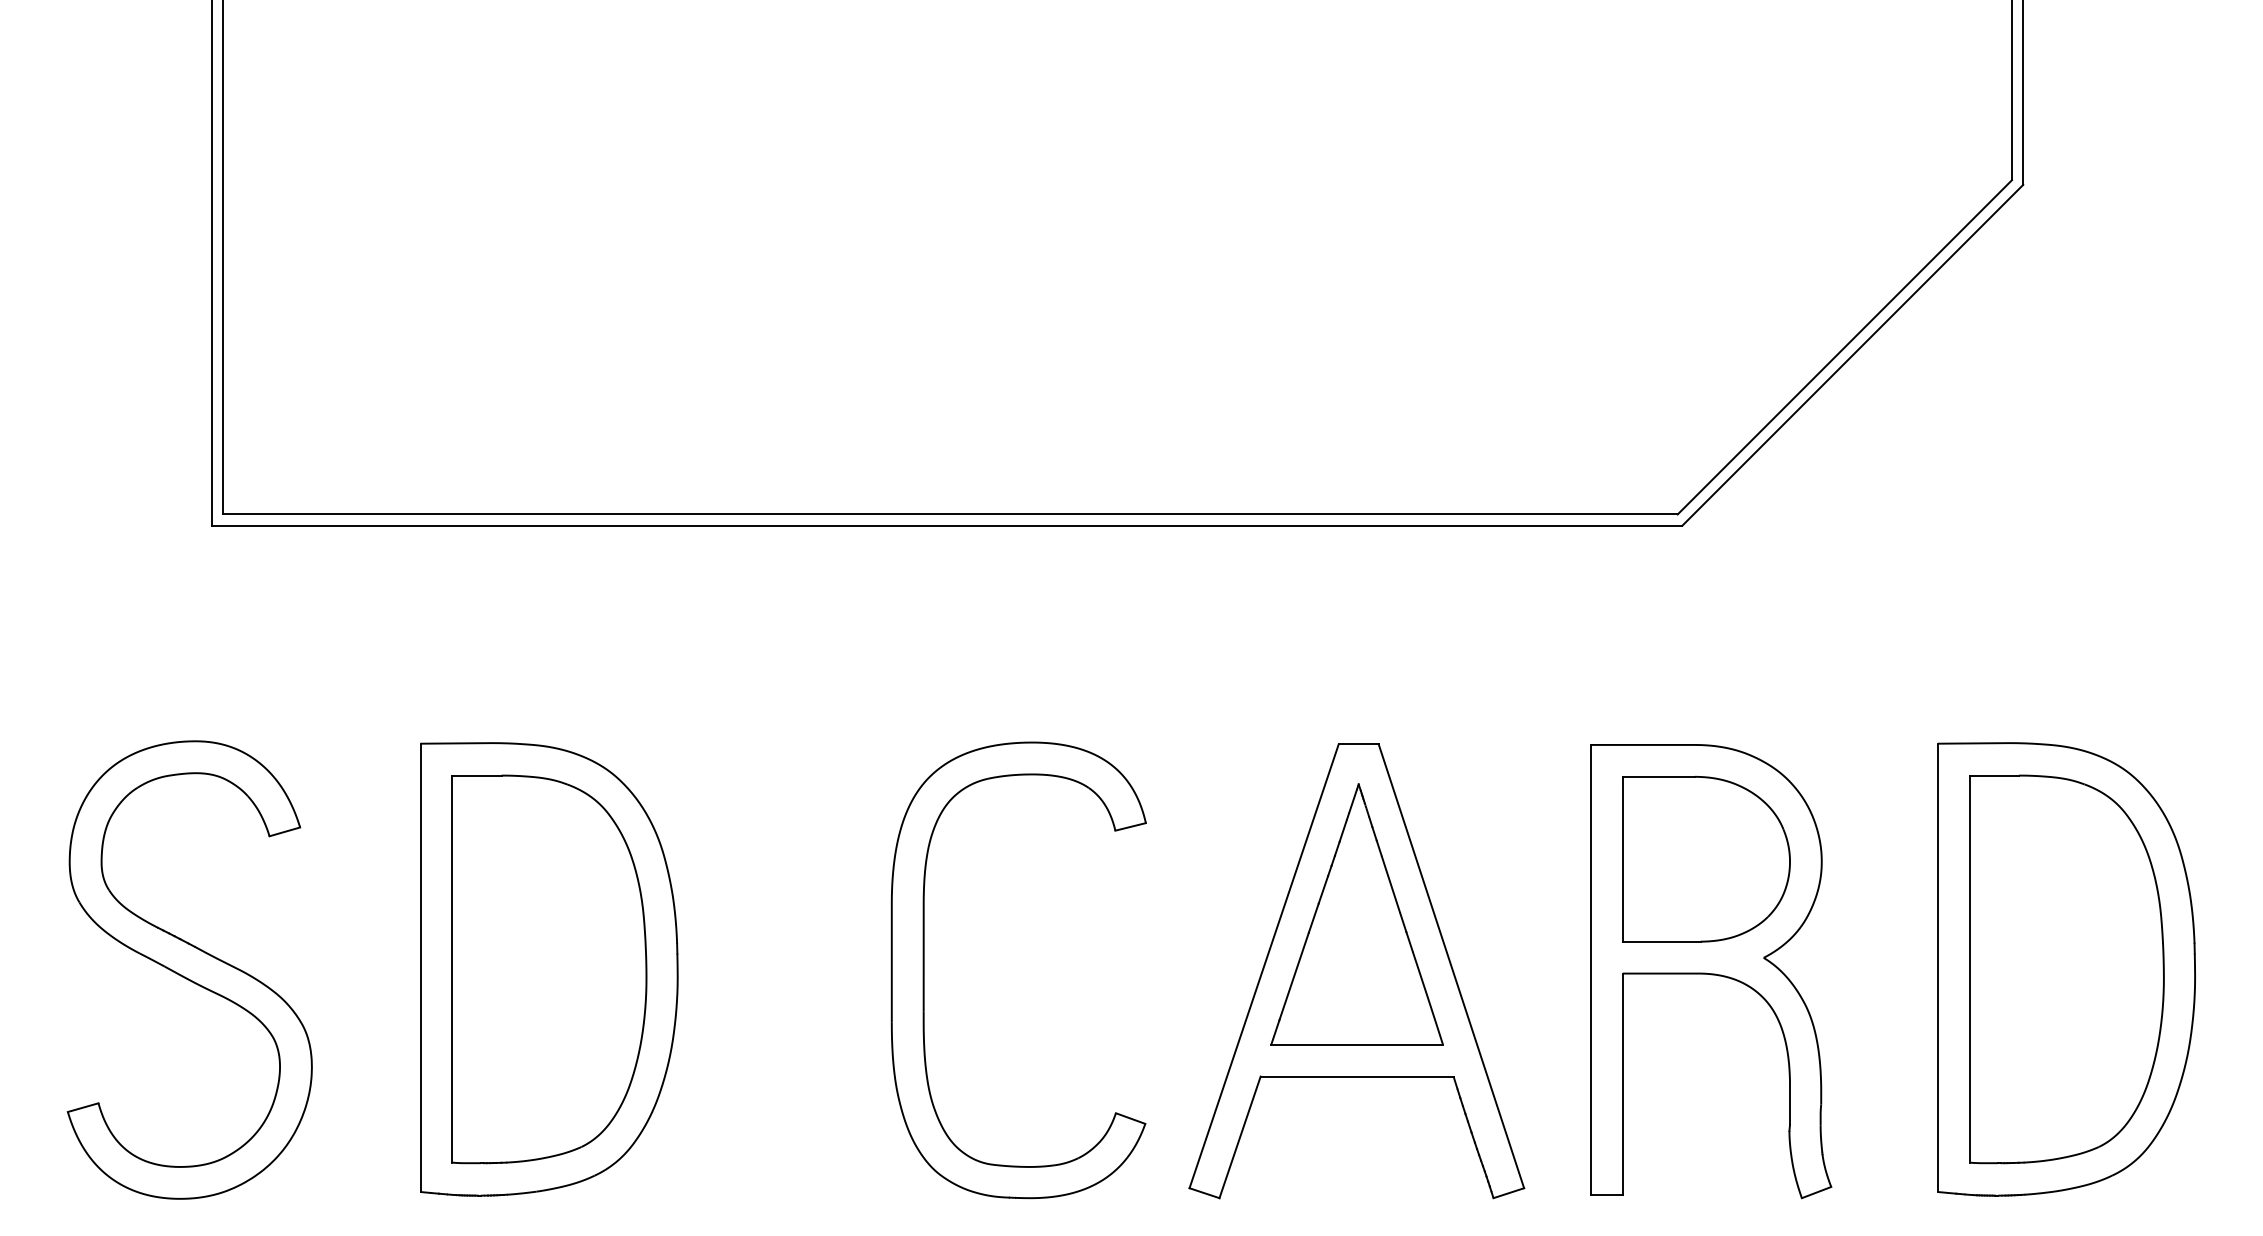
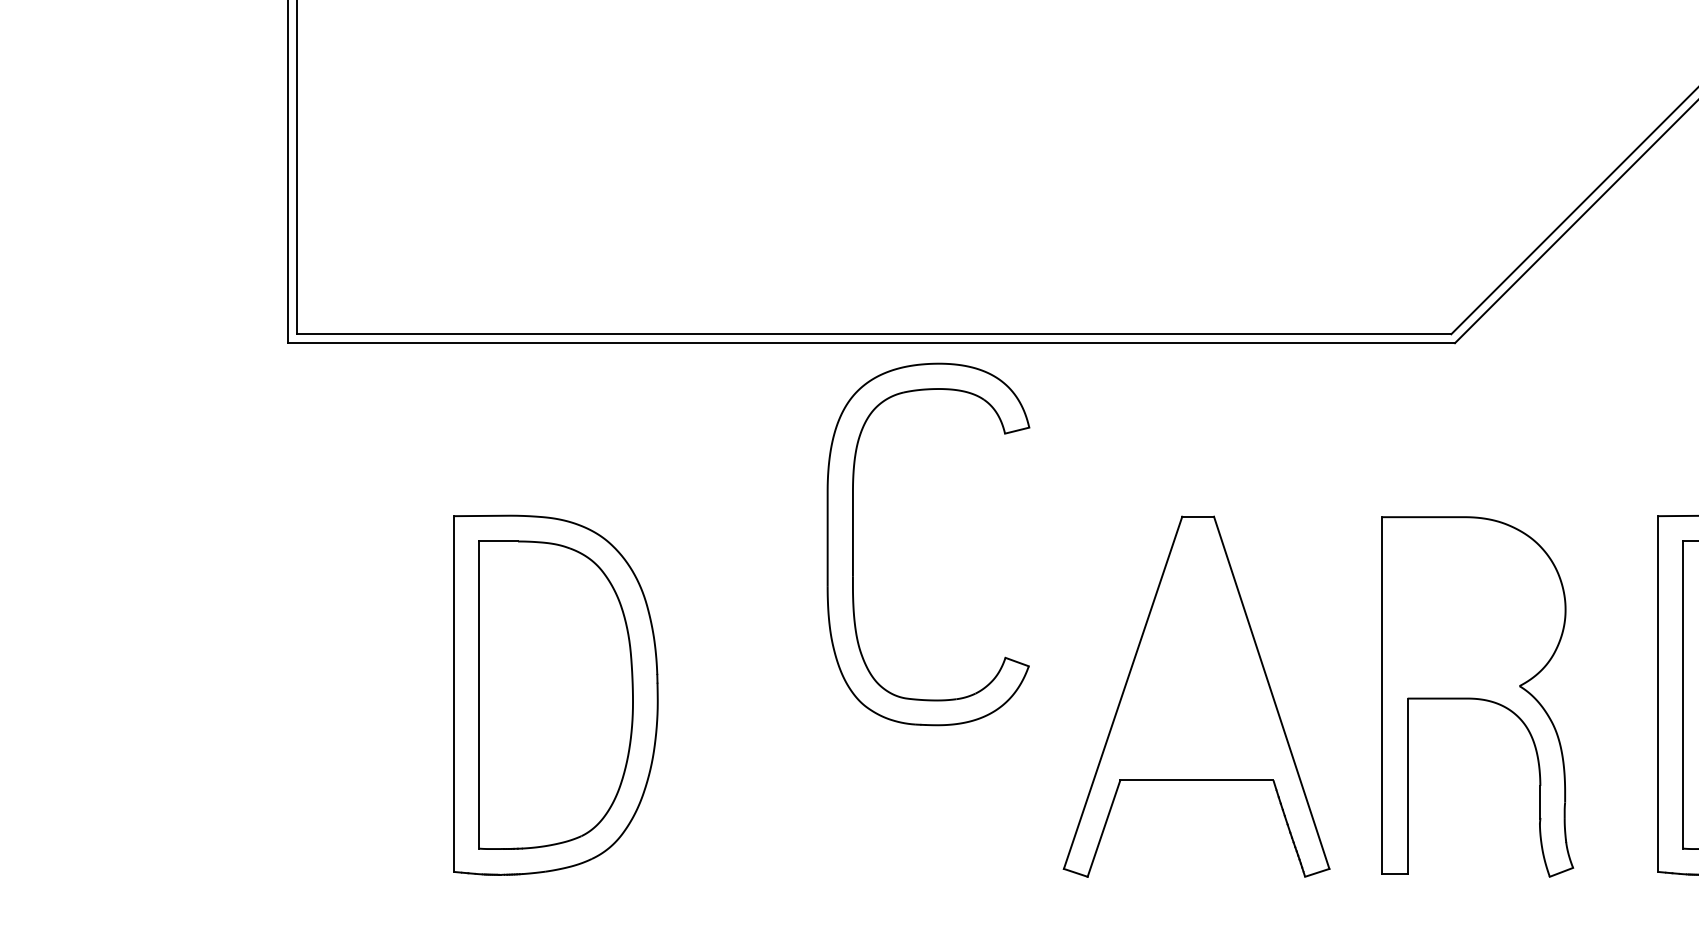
part: (1706, 859) -> (1474, 608), removed
part: (1356, 914) -> (1196, 651), removed
part: (189, 969) -> (270, 695), removed
part: (924, 970) -> (853, 544), moved

